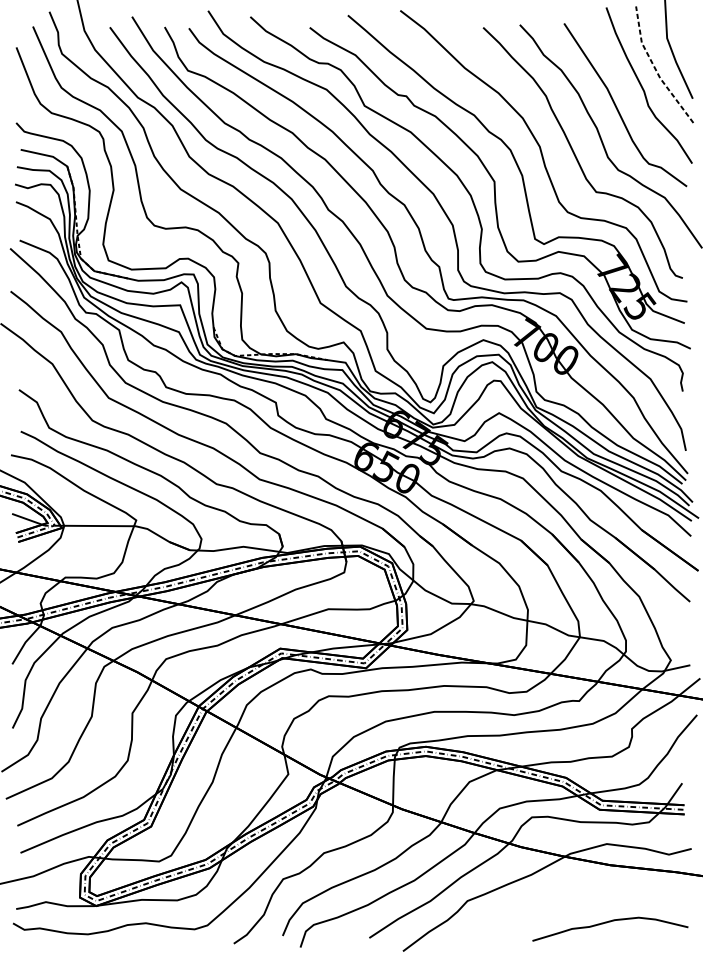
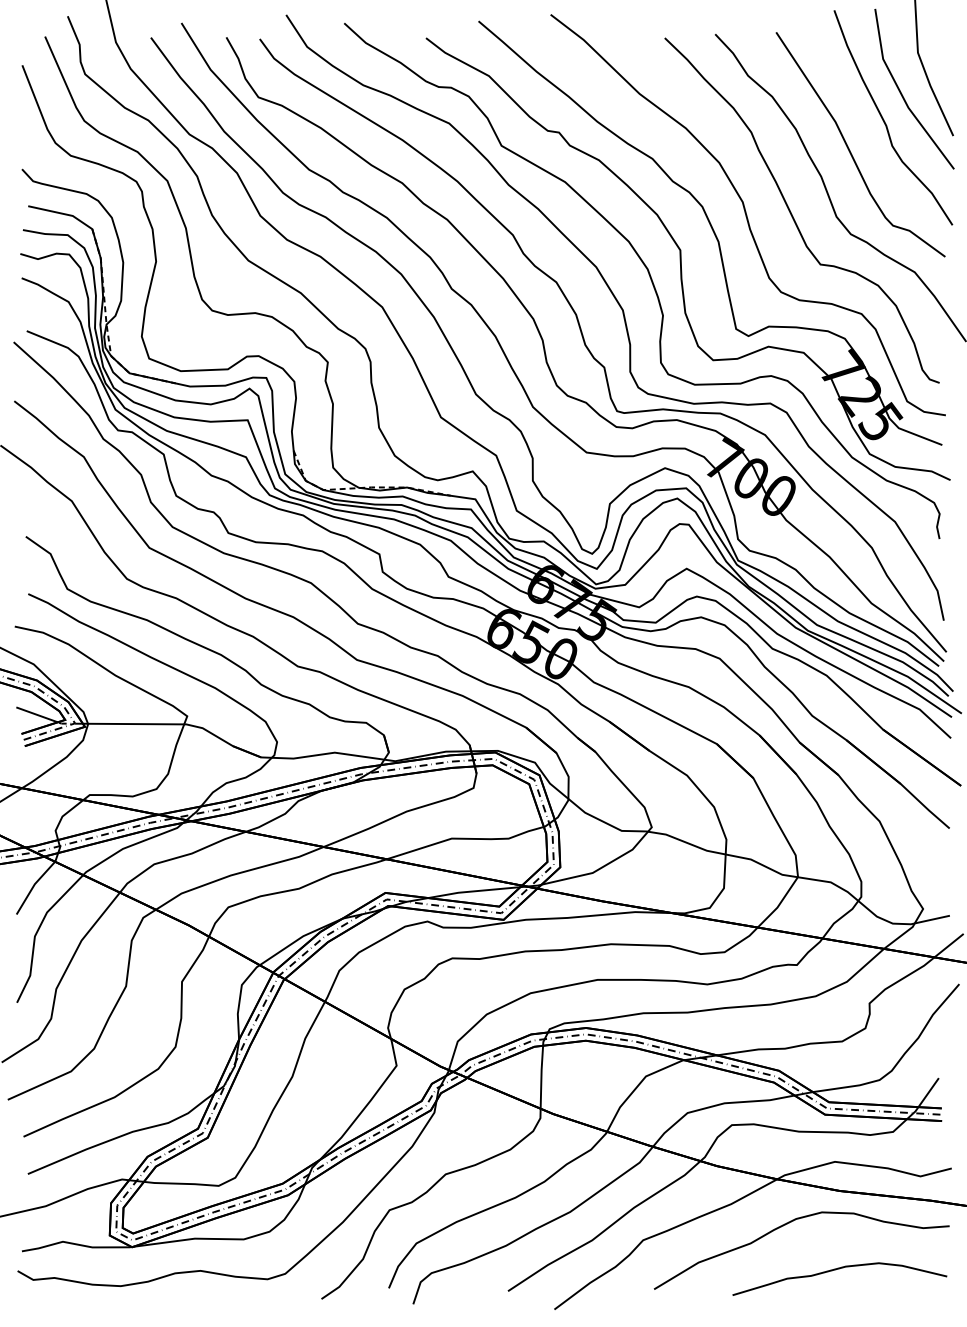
line: (655, 68) -> (901, 94), dashed -> solid
curve: (572, 889) -> (787, 1224), added

